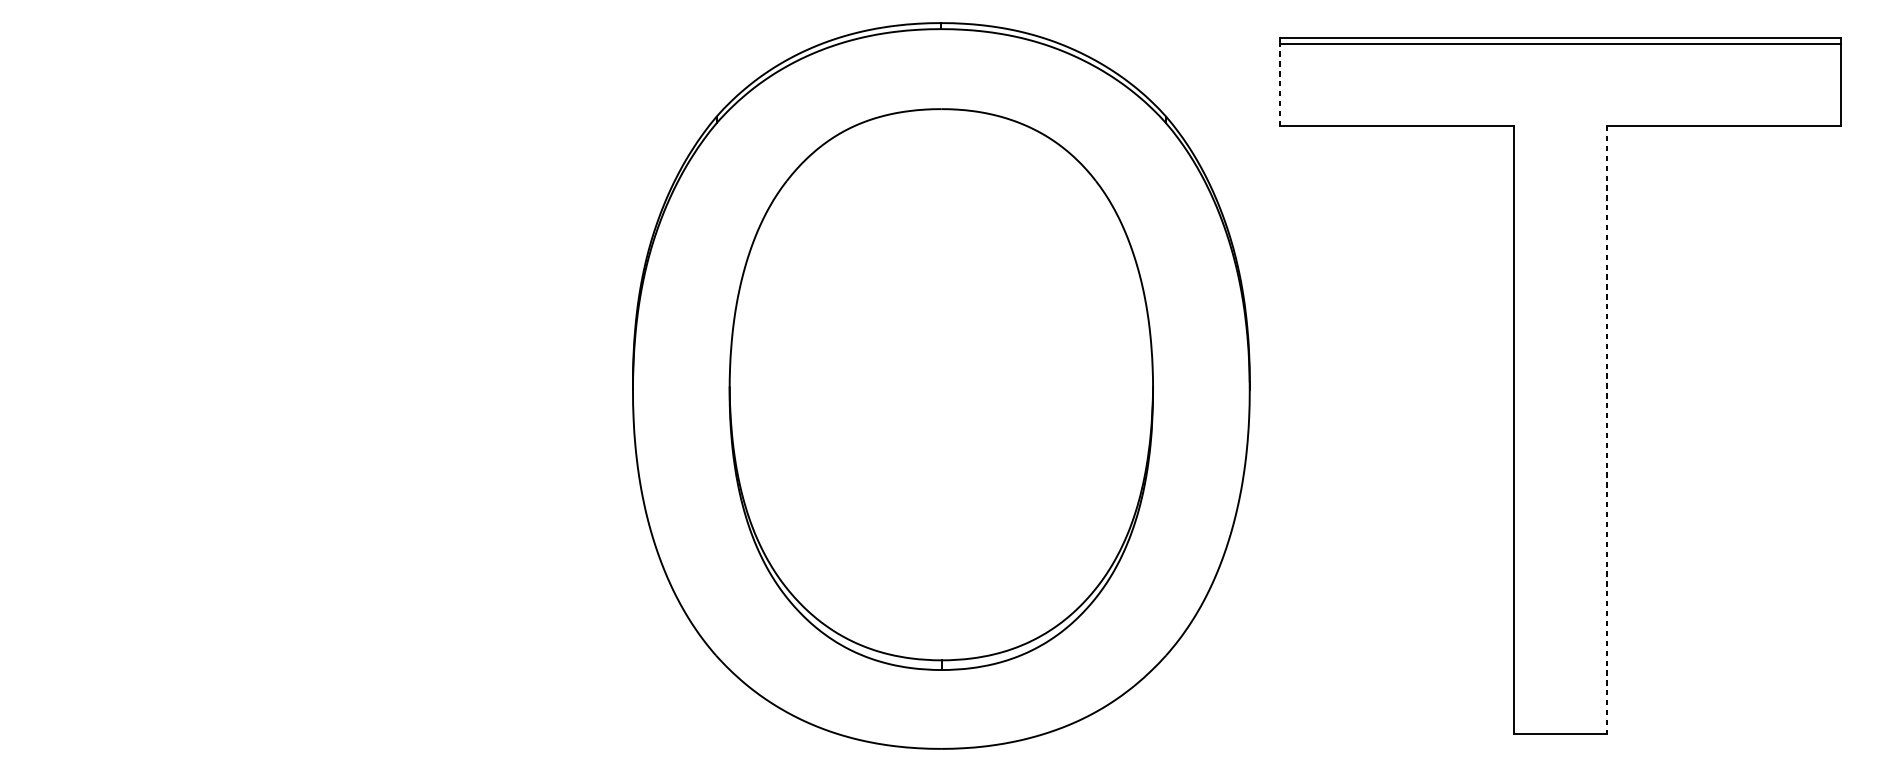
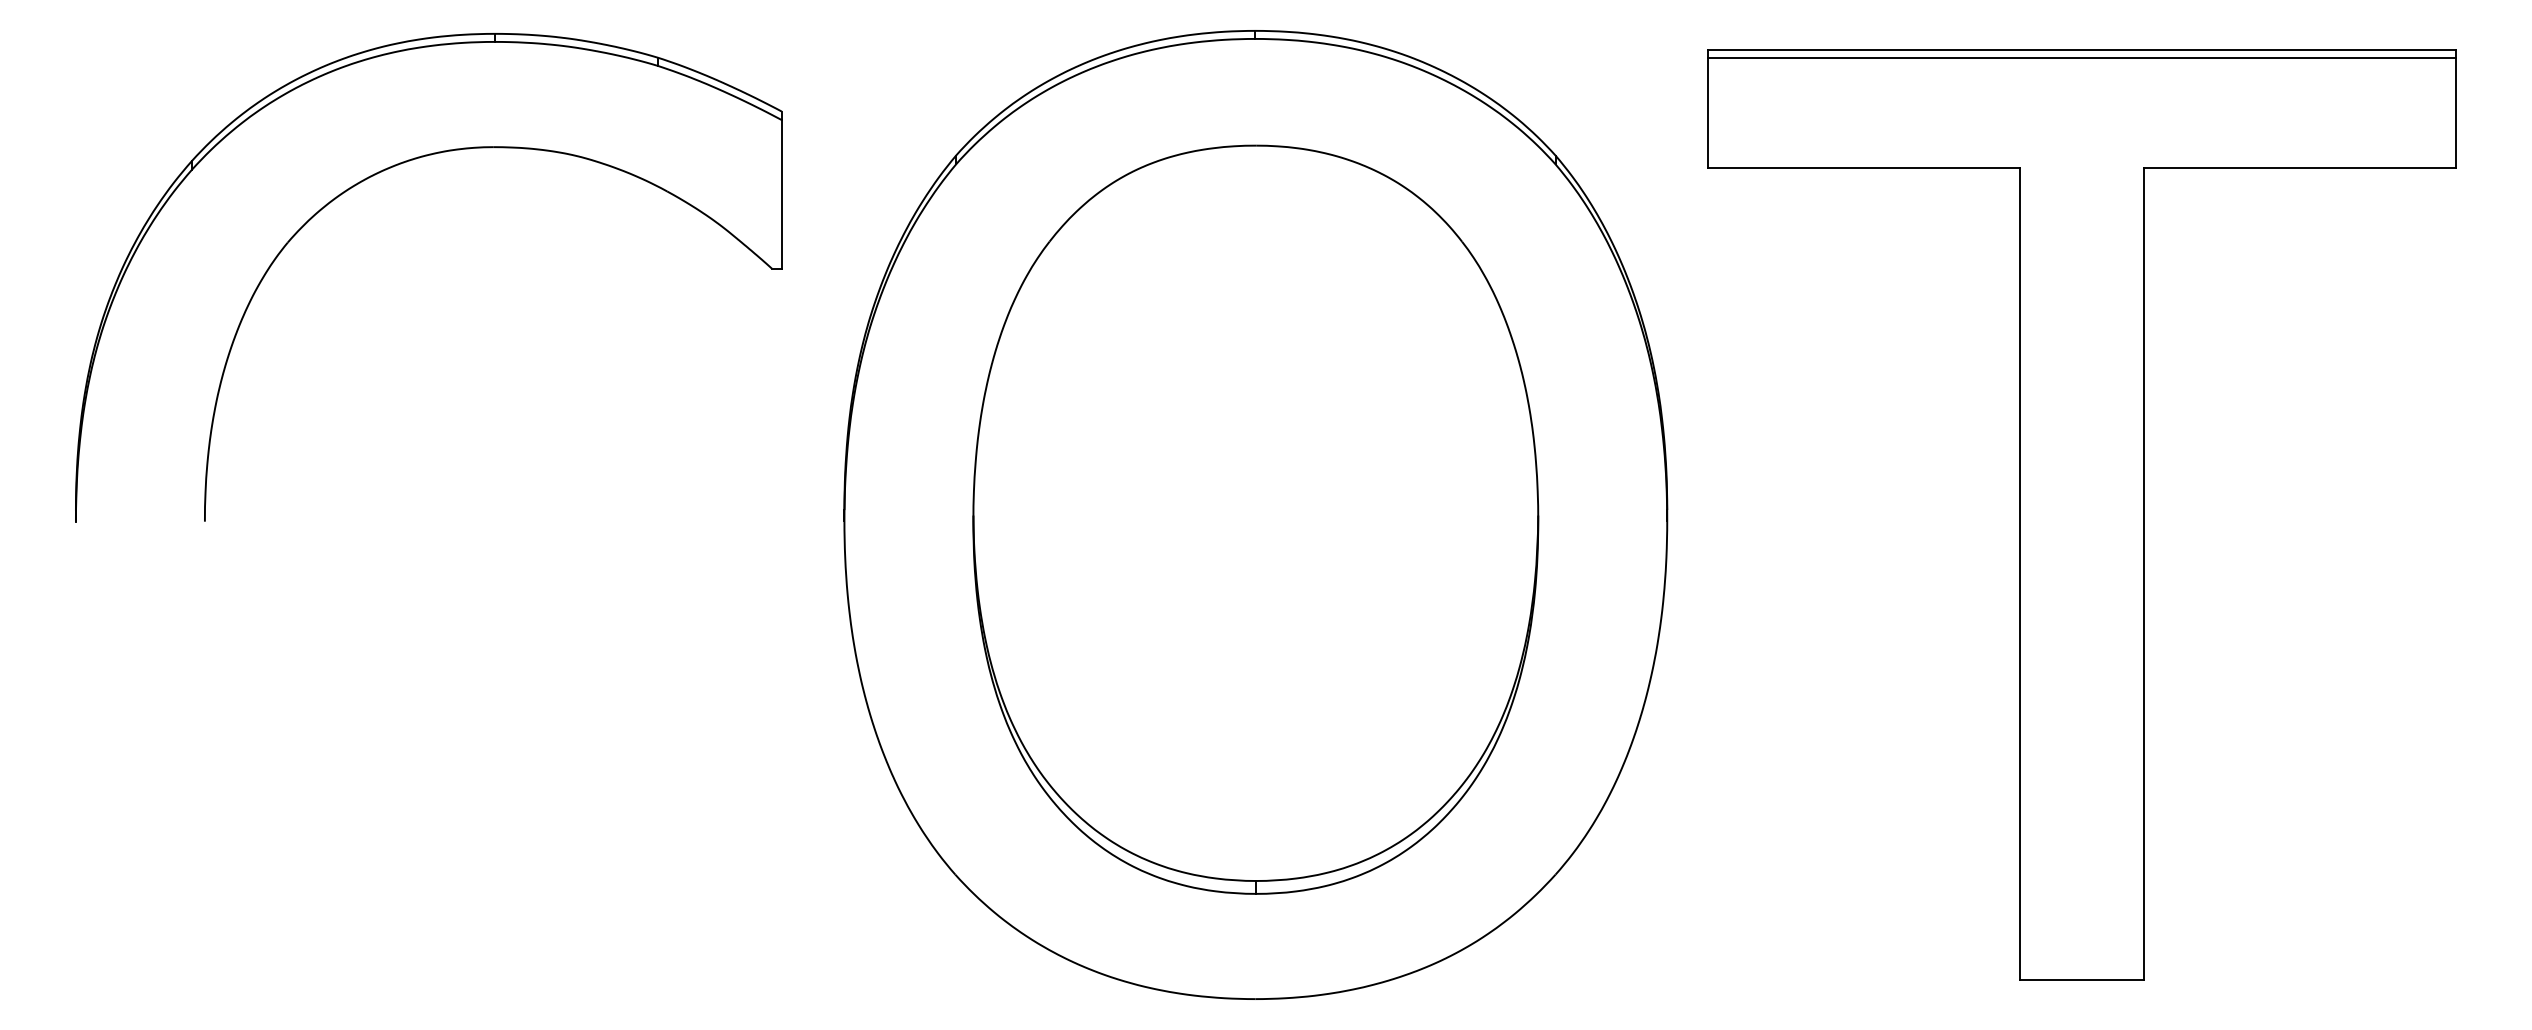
line: (1279, 85) -> (1707, 113), dashed -> solid
part: (282, 130) -> (377, 174), added
line: (1606, 430) -> (2143, 574), dashed -> solid

